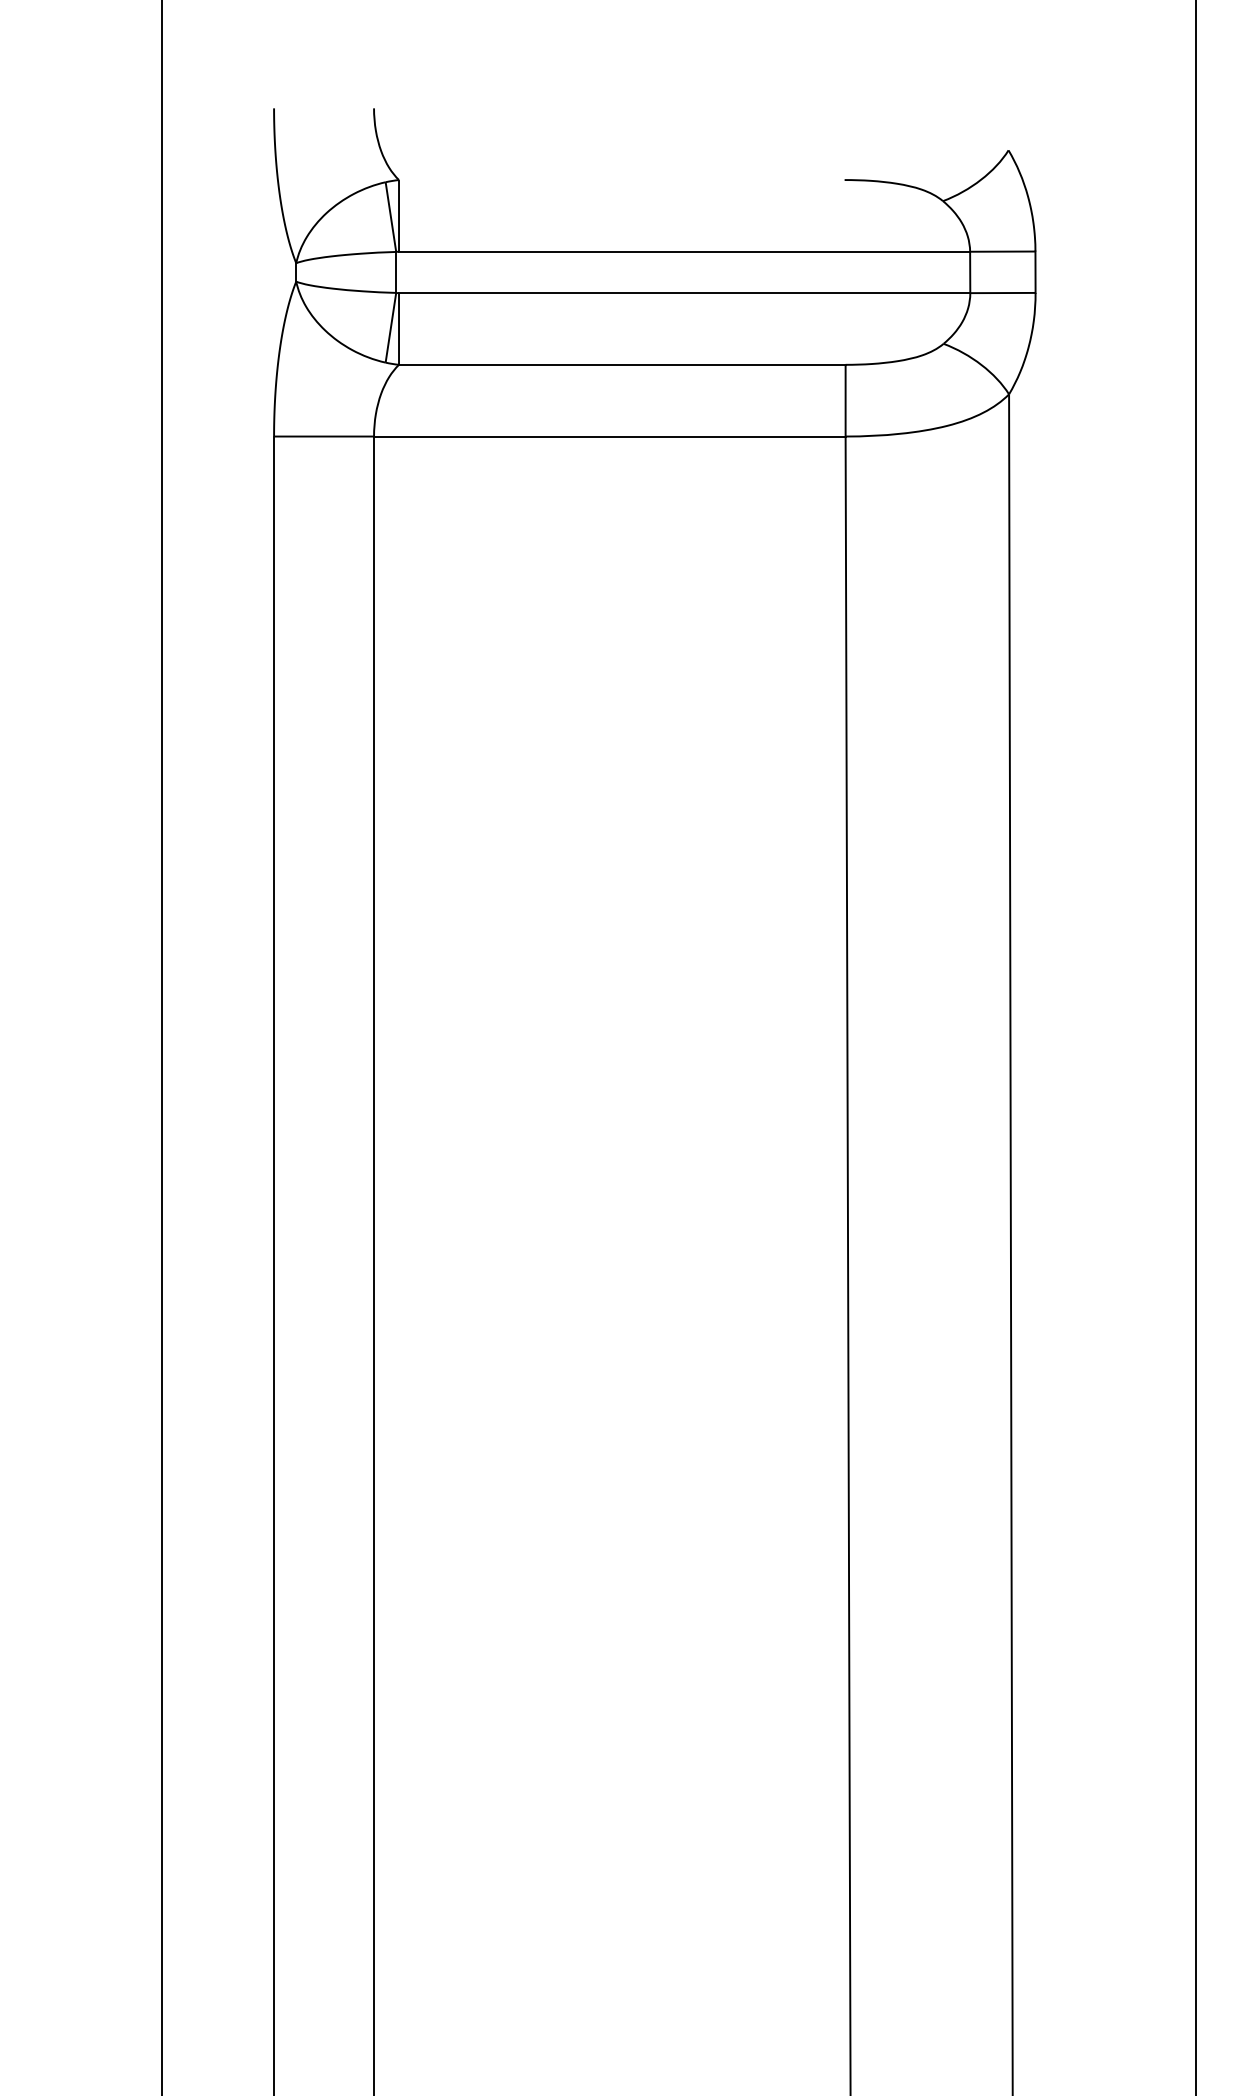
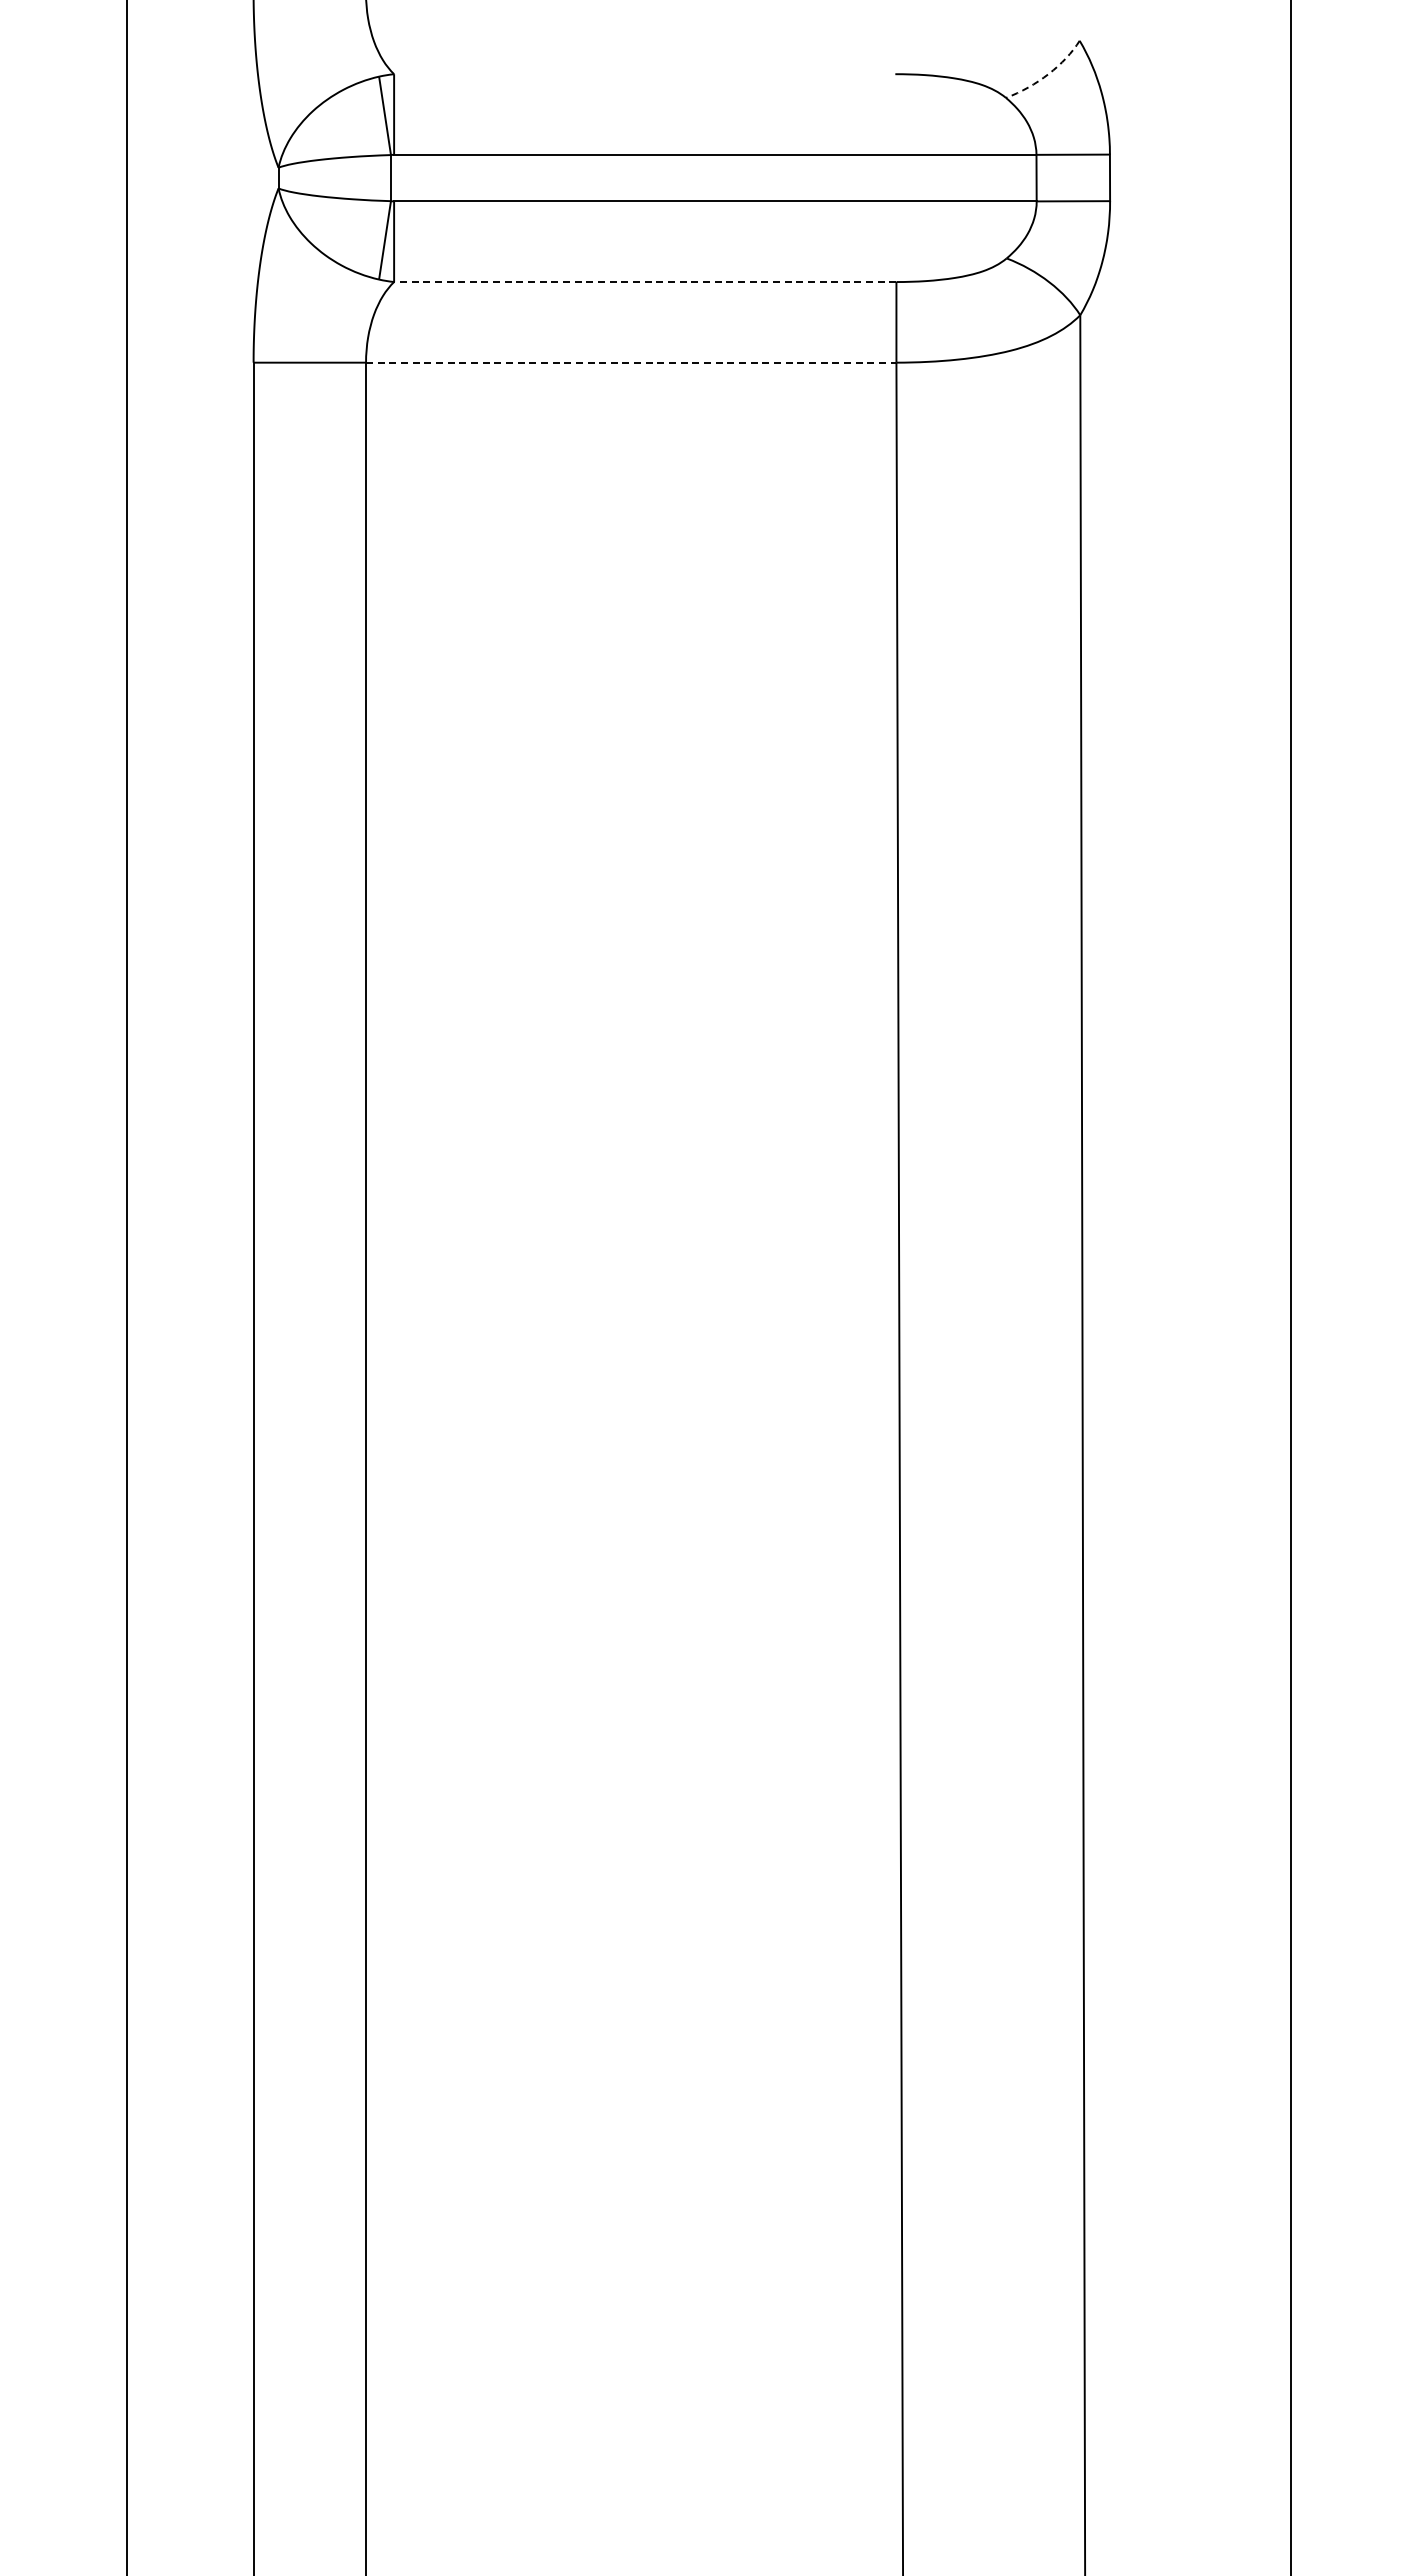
arc: (979, 181) -> (1047, 75), solid -> dashed
line: (621, 365) -> (644, 282), solid -> dashed
line: (610, 436) -> (631, 362), solid -> dashed

